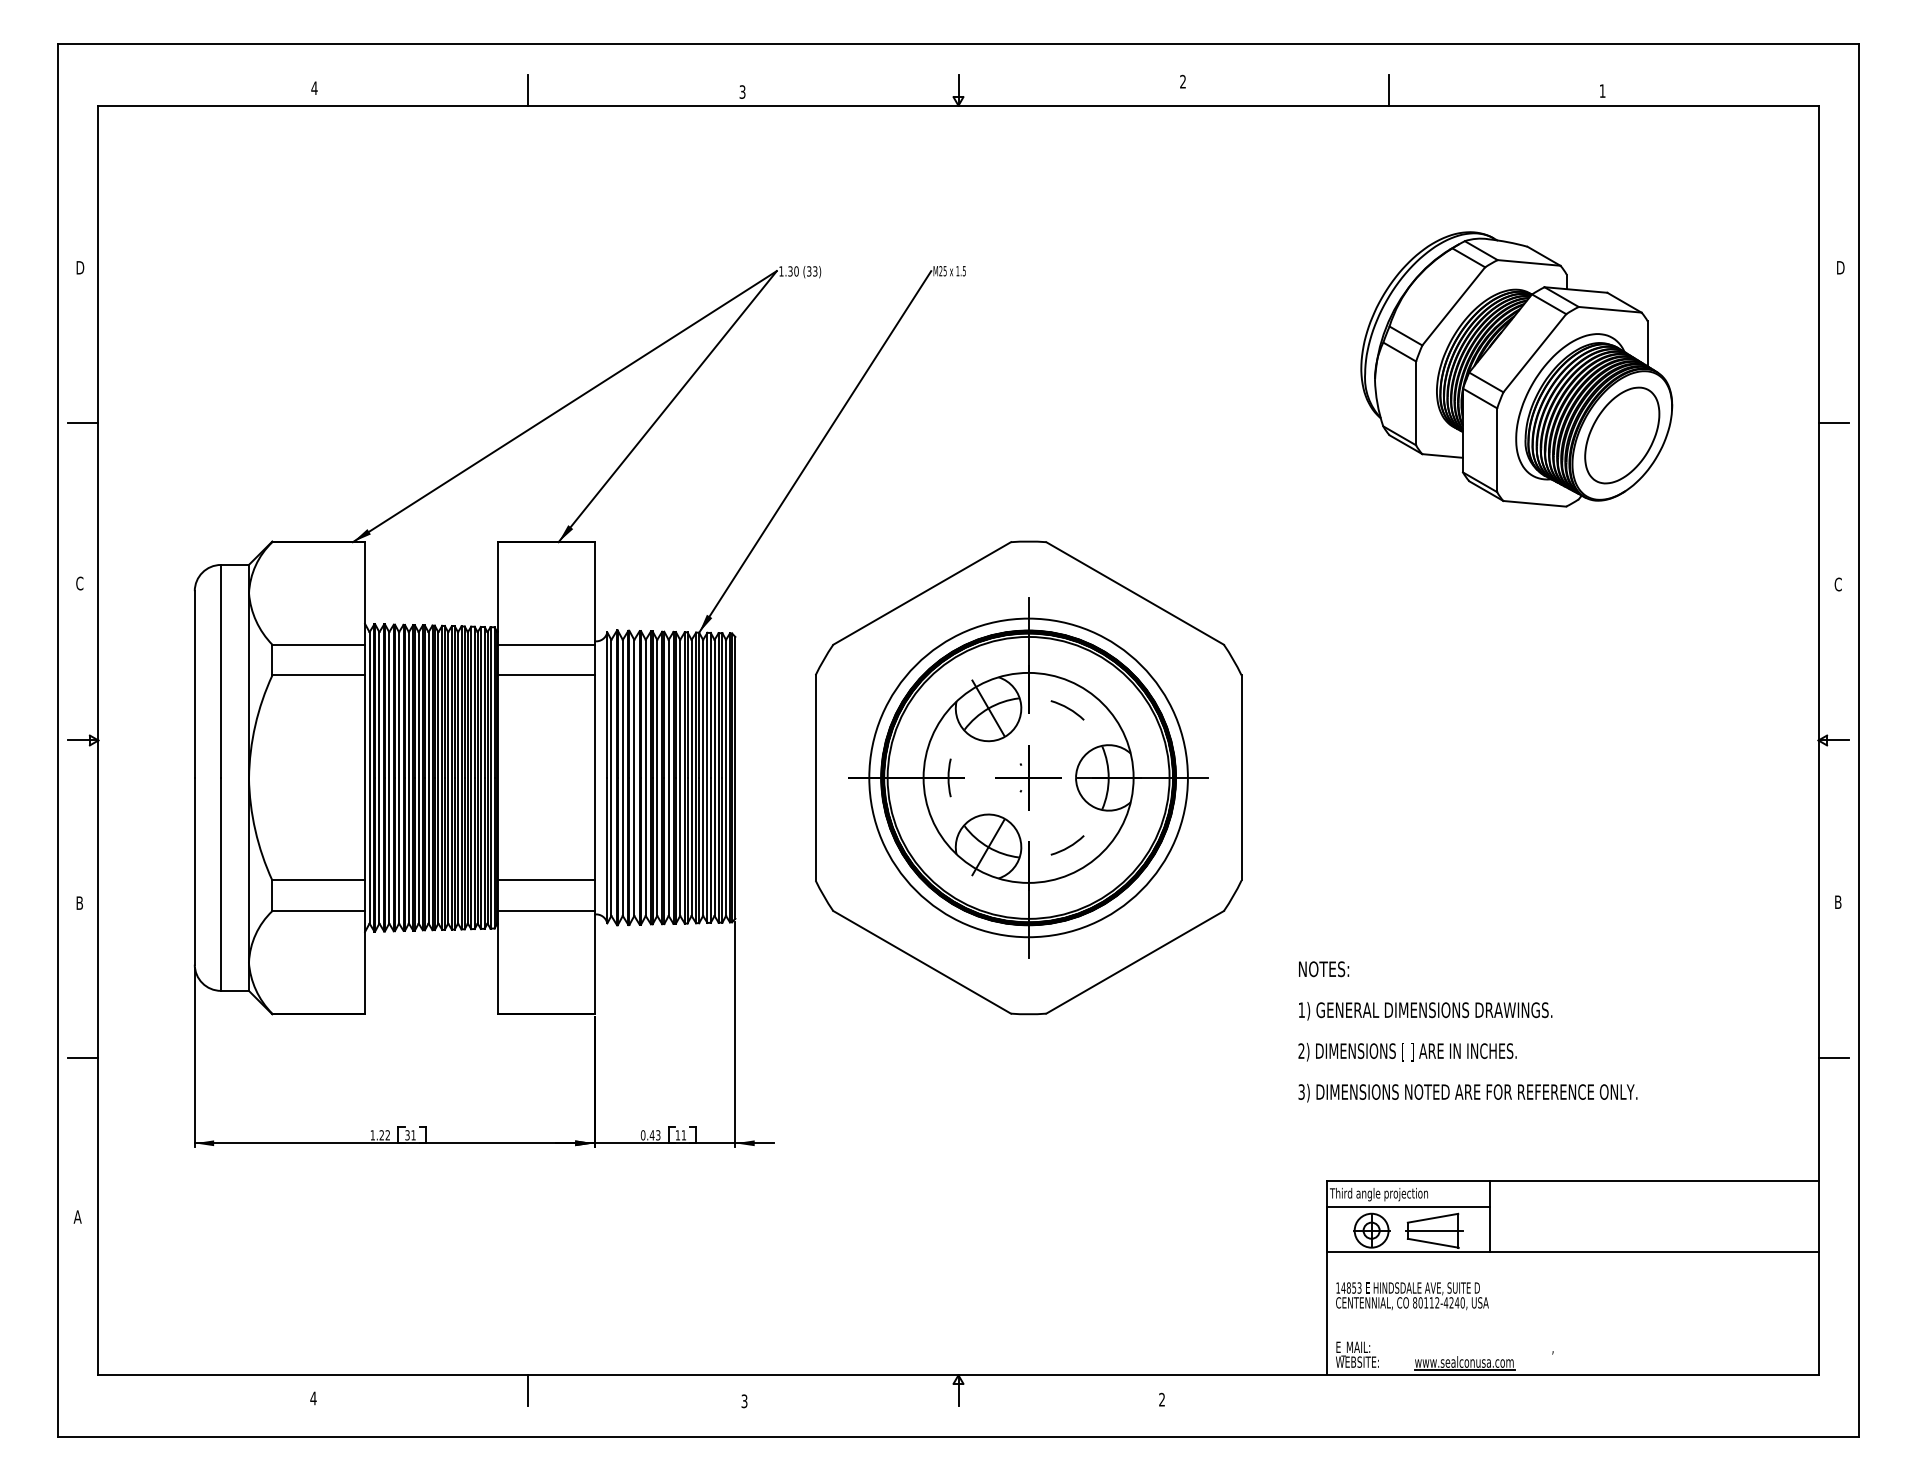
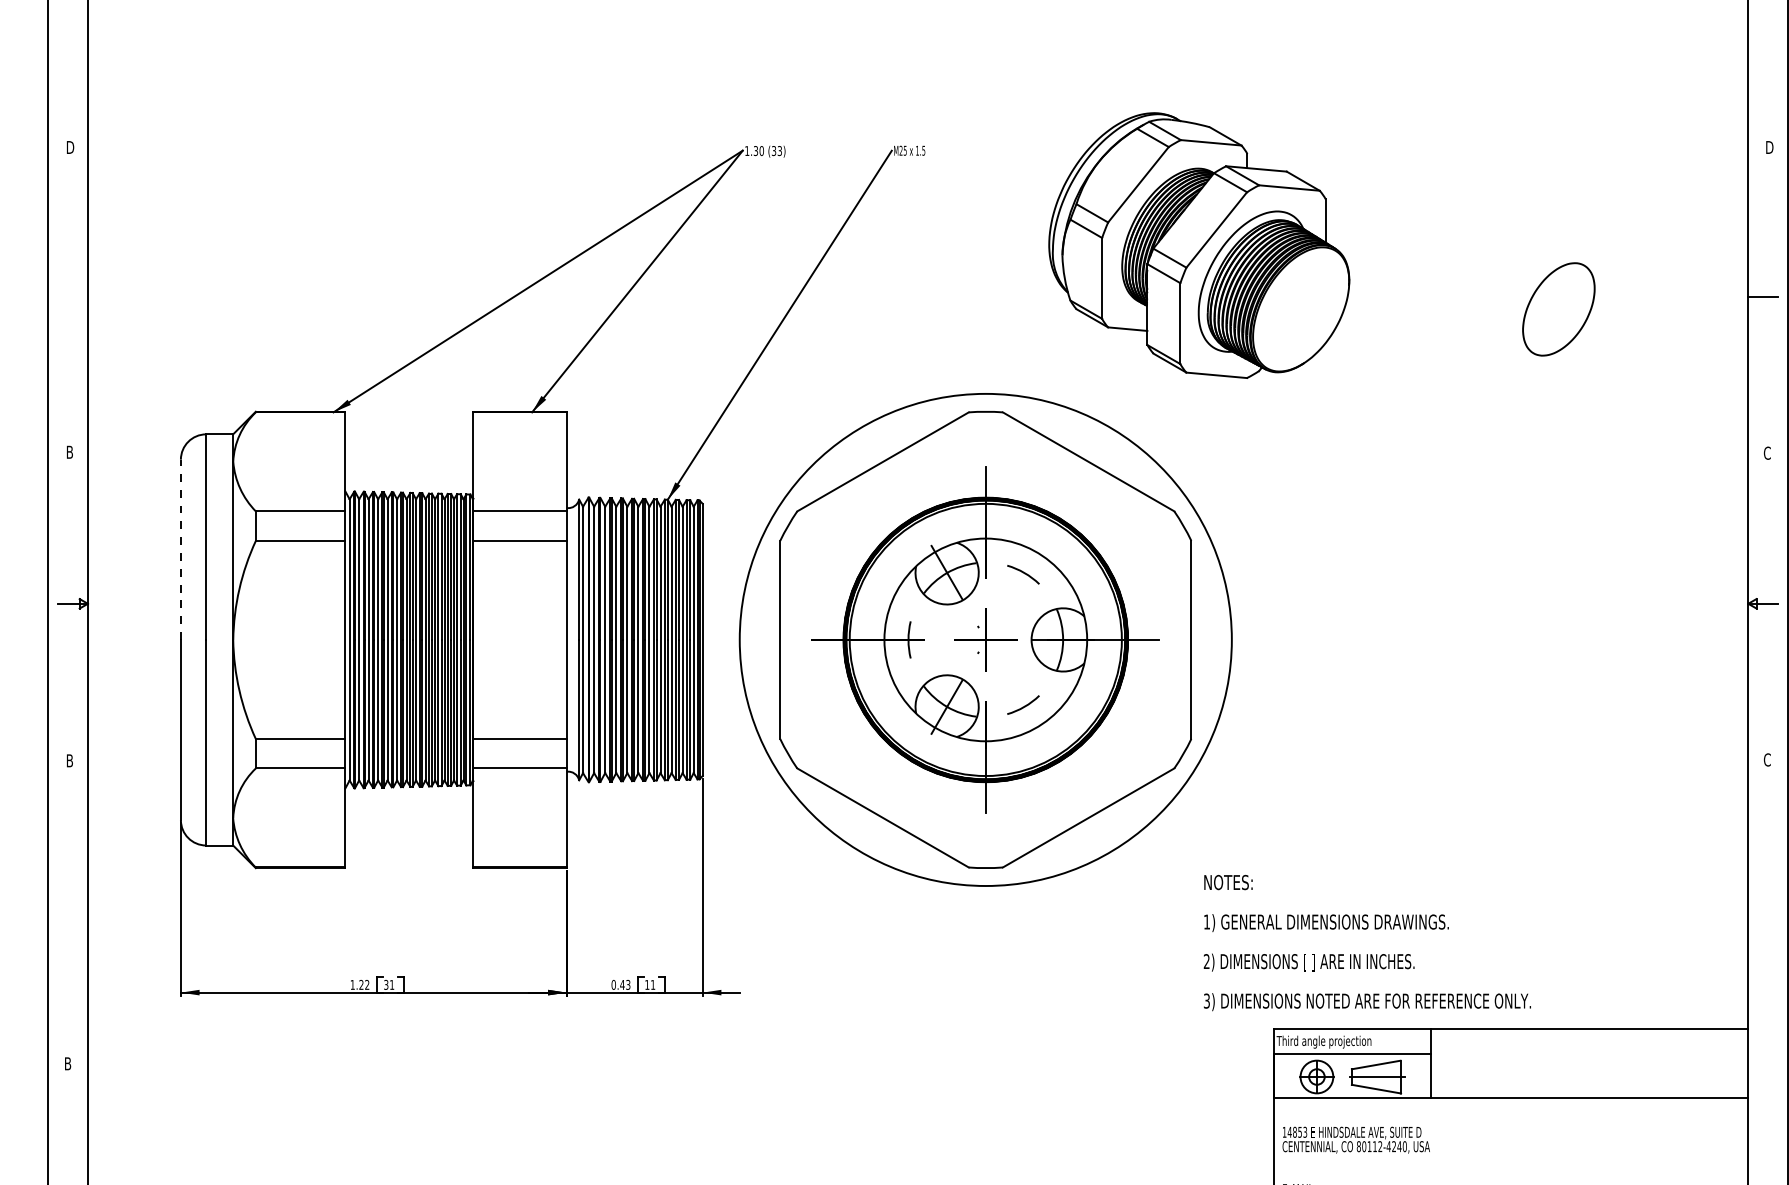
part: (1516, 369) -> (1199, 245), moved
line: (82, 423) -> (72, 297), removed
text: (79, 583) -> (69, 452), C -> B
line: (194, 684) -> (180, 549), solid -> dashed
circle: (1028, 777) -> (985, 639), size x1.6
text: (1837, 902) -> (1766, 760), B -> C
text: (1467, 1031) -> (1366, 942), moved
line: (82, 1057) -> (72, 909), removed
line: (1833, 1057) -> (1762, 909), removed
text: (77, 1216) -> (67, 1063), A -> B

